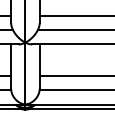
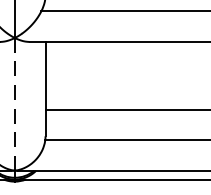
line: (25, 73) -> (15, 104), solid -> dashed

